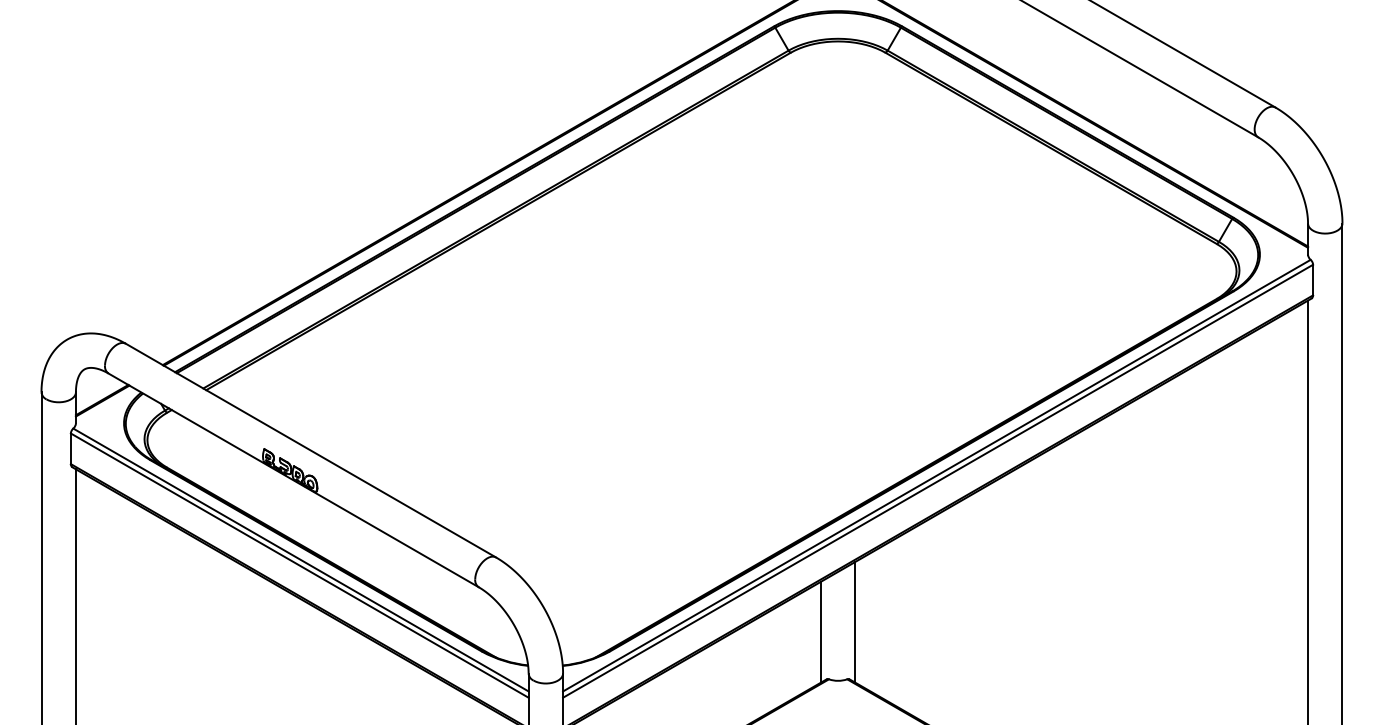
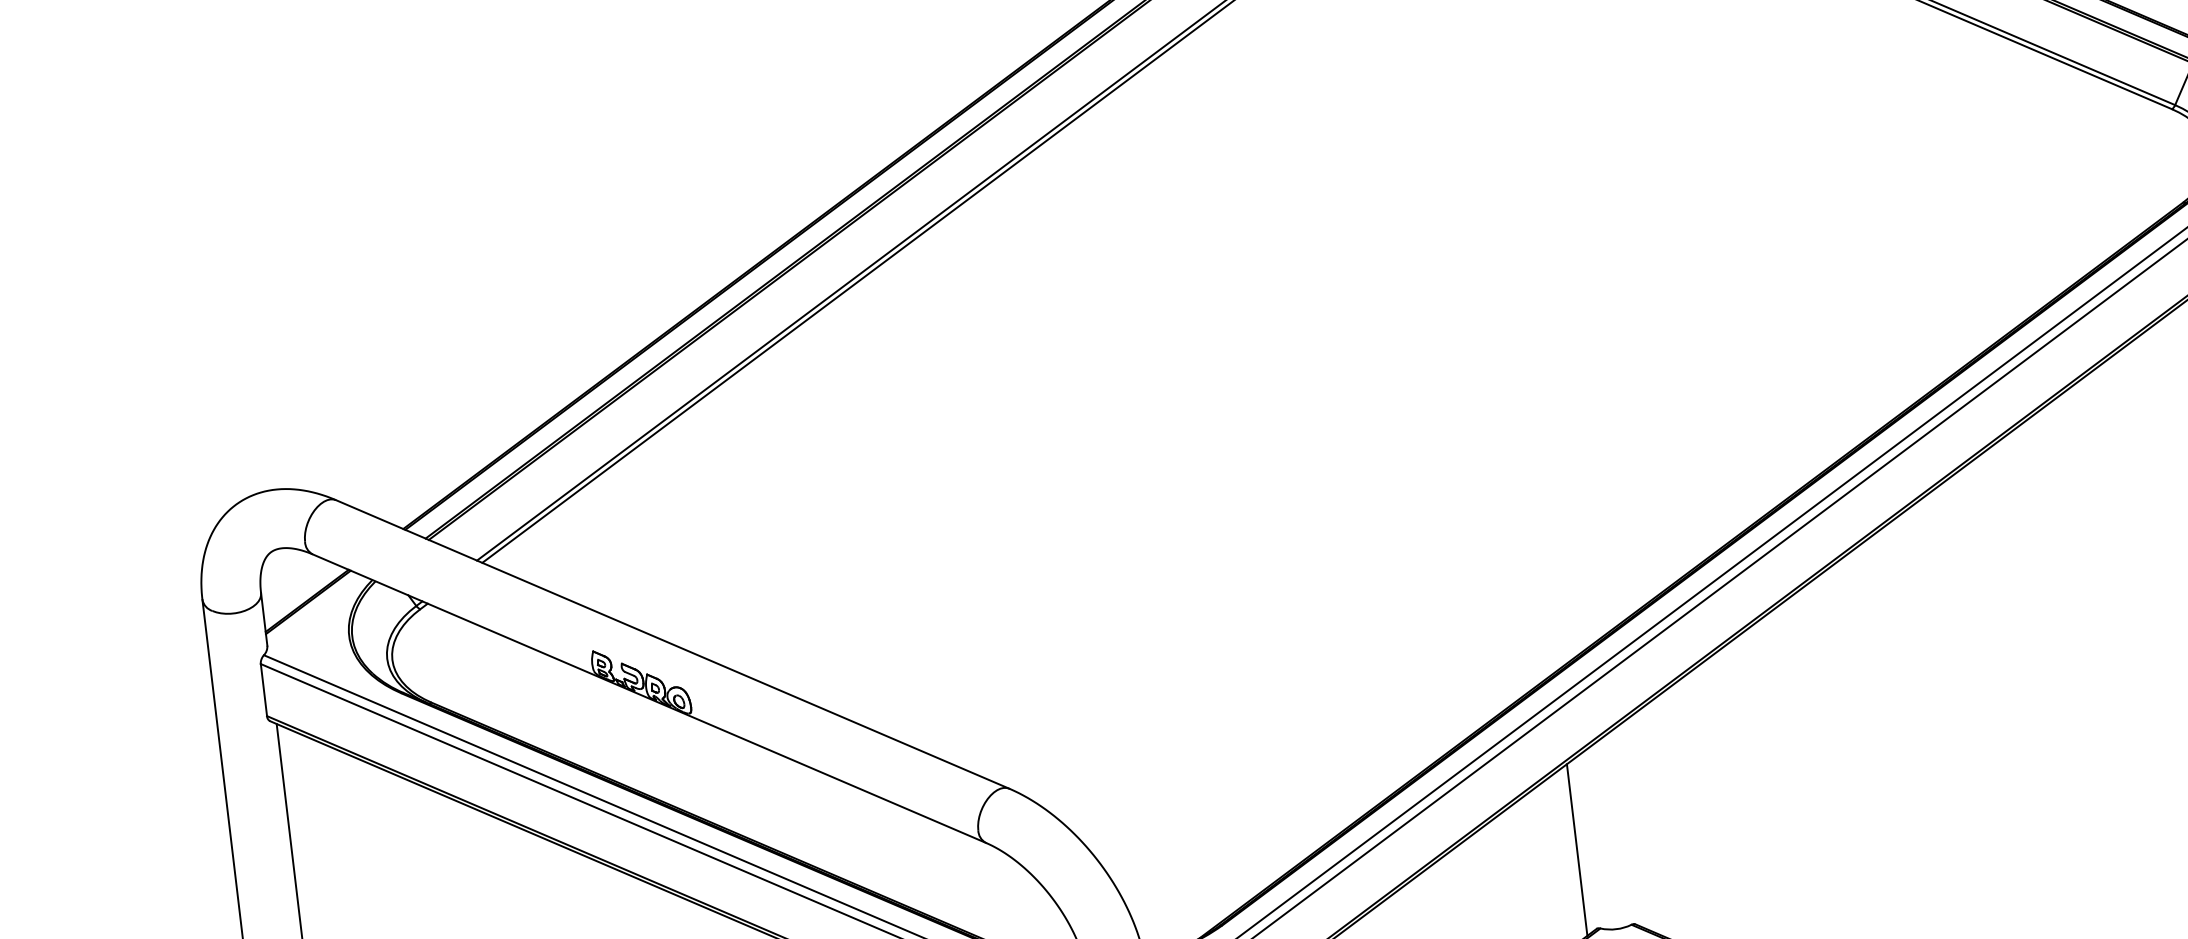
line: (855, 621) -> (1633, 824), removed

